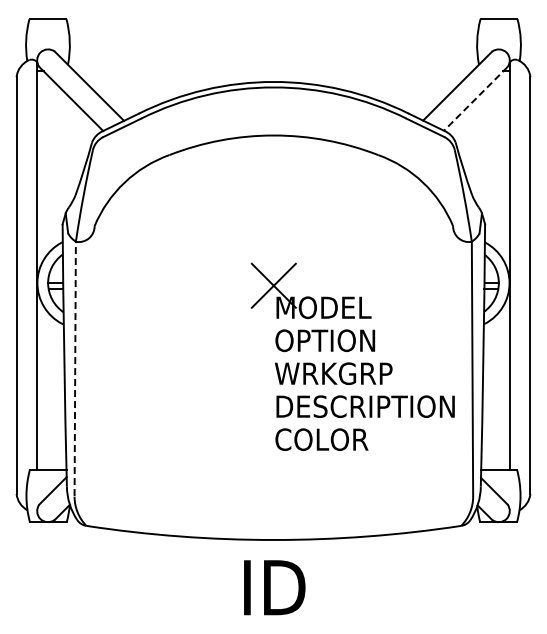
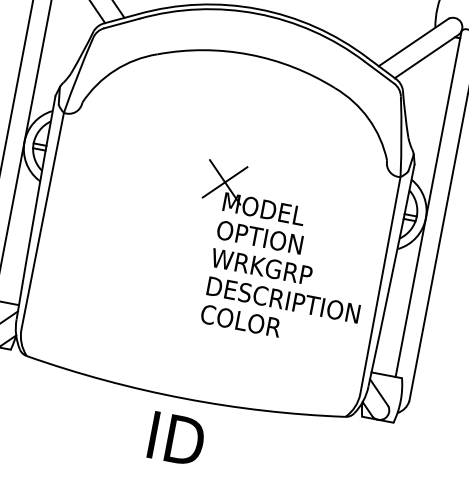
line: (475, 98) -> (426, 55), dashed -> solid
line: (75, 368) -> (43, 220), dashed -> solid

